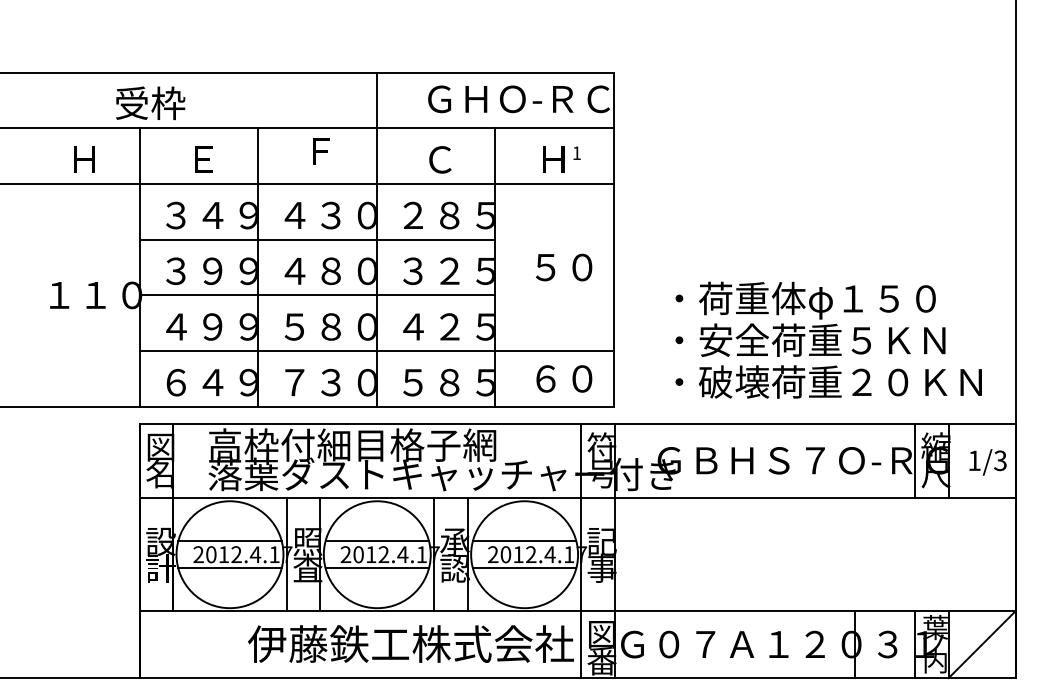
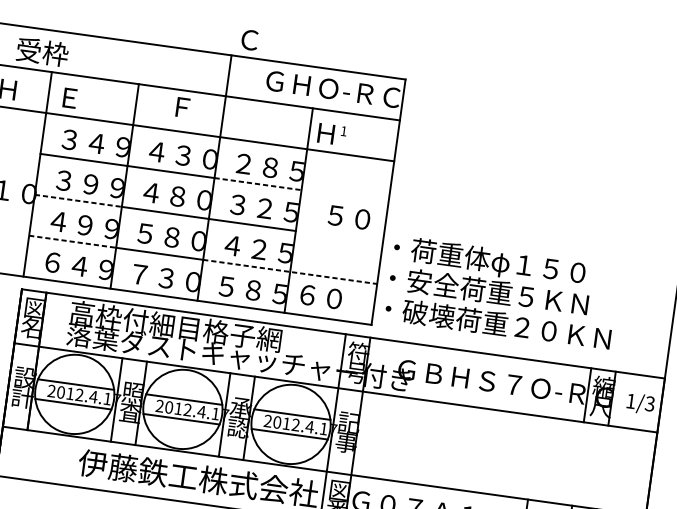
text: (150, 102) -> (42, 51), moved
text: (203, 159) -> (69, 97), moved
text: (440, 159) -> (250, 39), moved
text: (561, 159) -> (331, 134), moved
line: (436, 239) -> (258, 183), solid -> dashed
line: (199, 295) -> (78, 200), solid -> dashed
text: (828, 339) -> (502, 292), moved
line: (199, 351) -> (73, 242), solid -> dashed
line: (495, 351) -> (290, 272), solid -> dashed
text: (564, 378) -> (321, 296), moved

